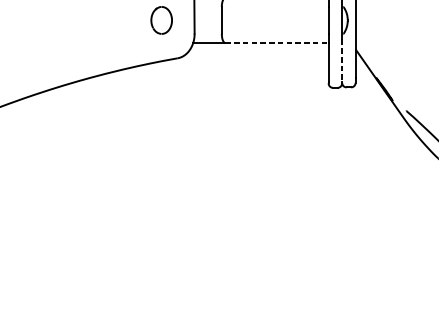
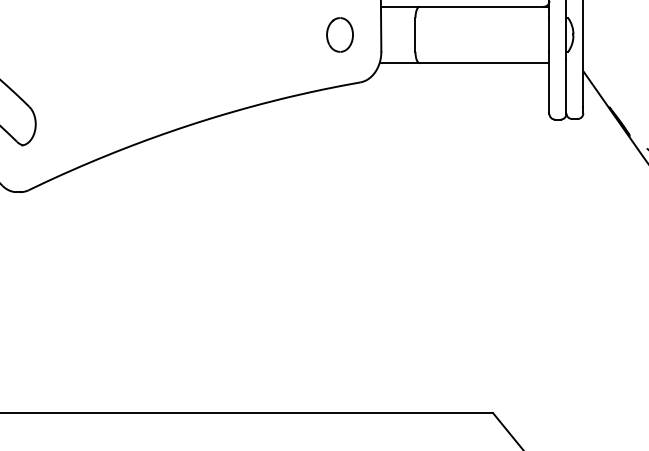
line: (276, 43) -> (484, 63), dashed -> solid
line: (342, 60) -> (566, 85), dashed -> solid

